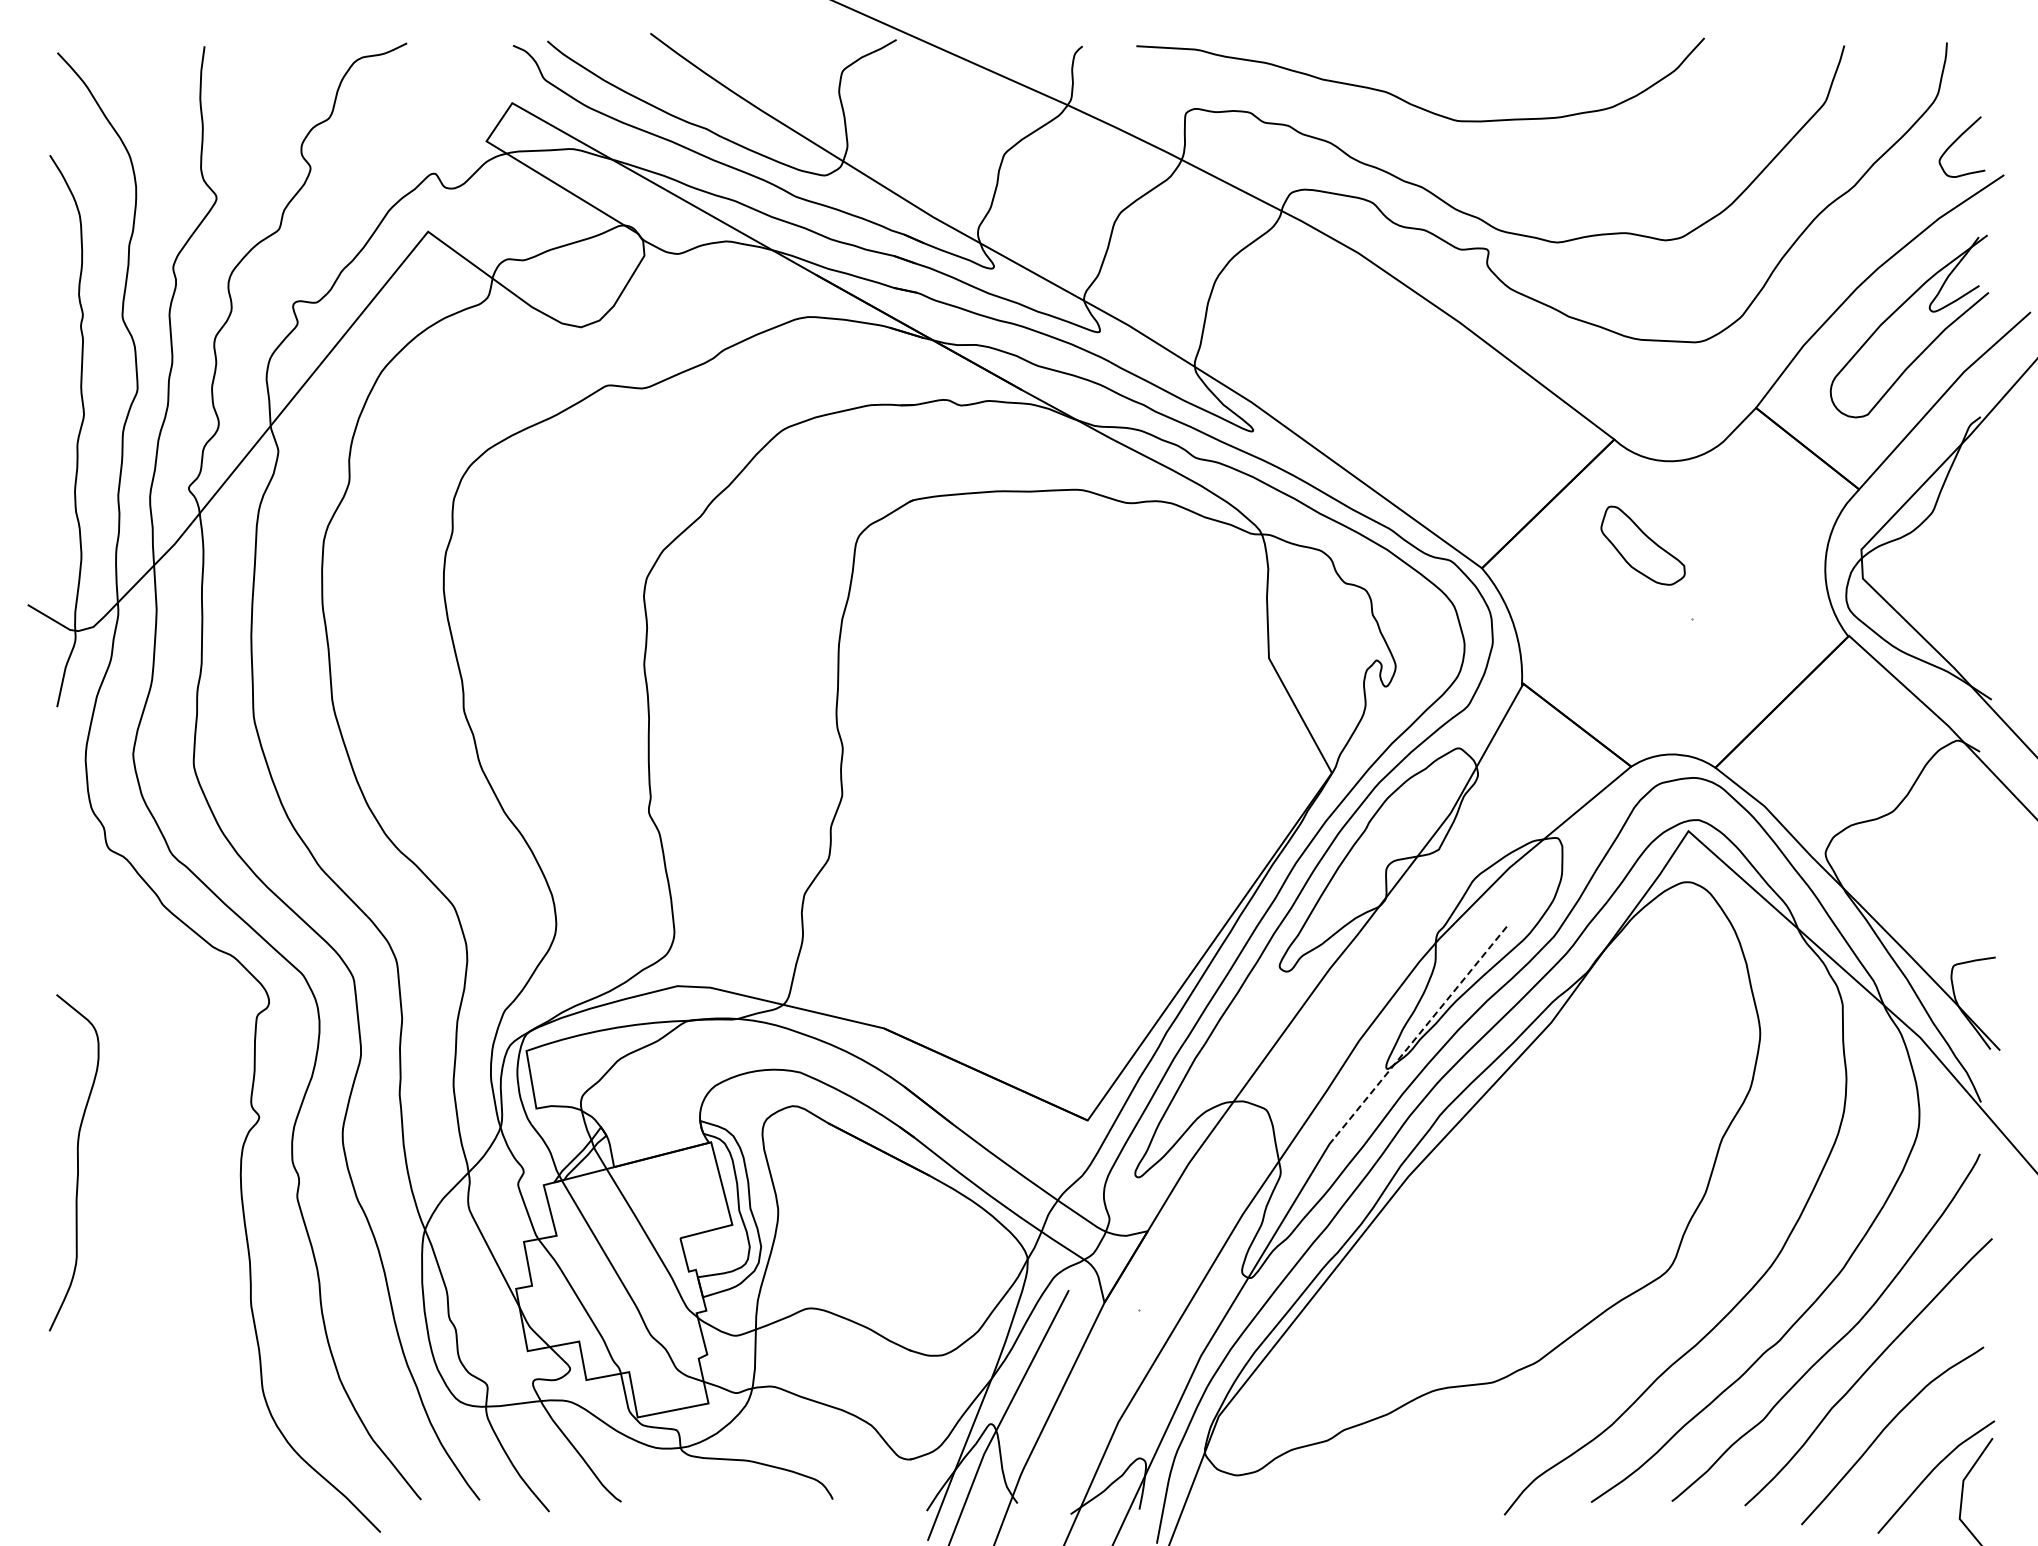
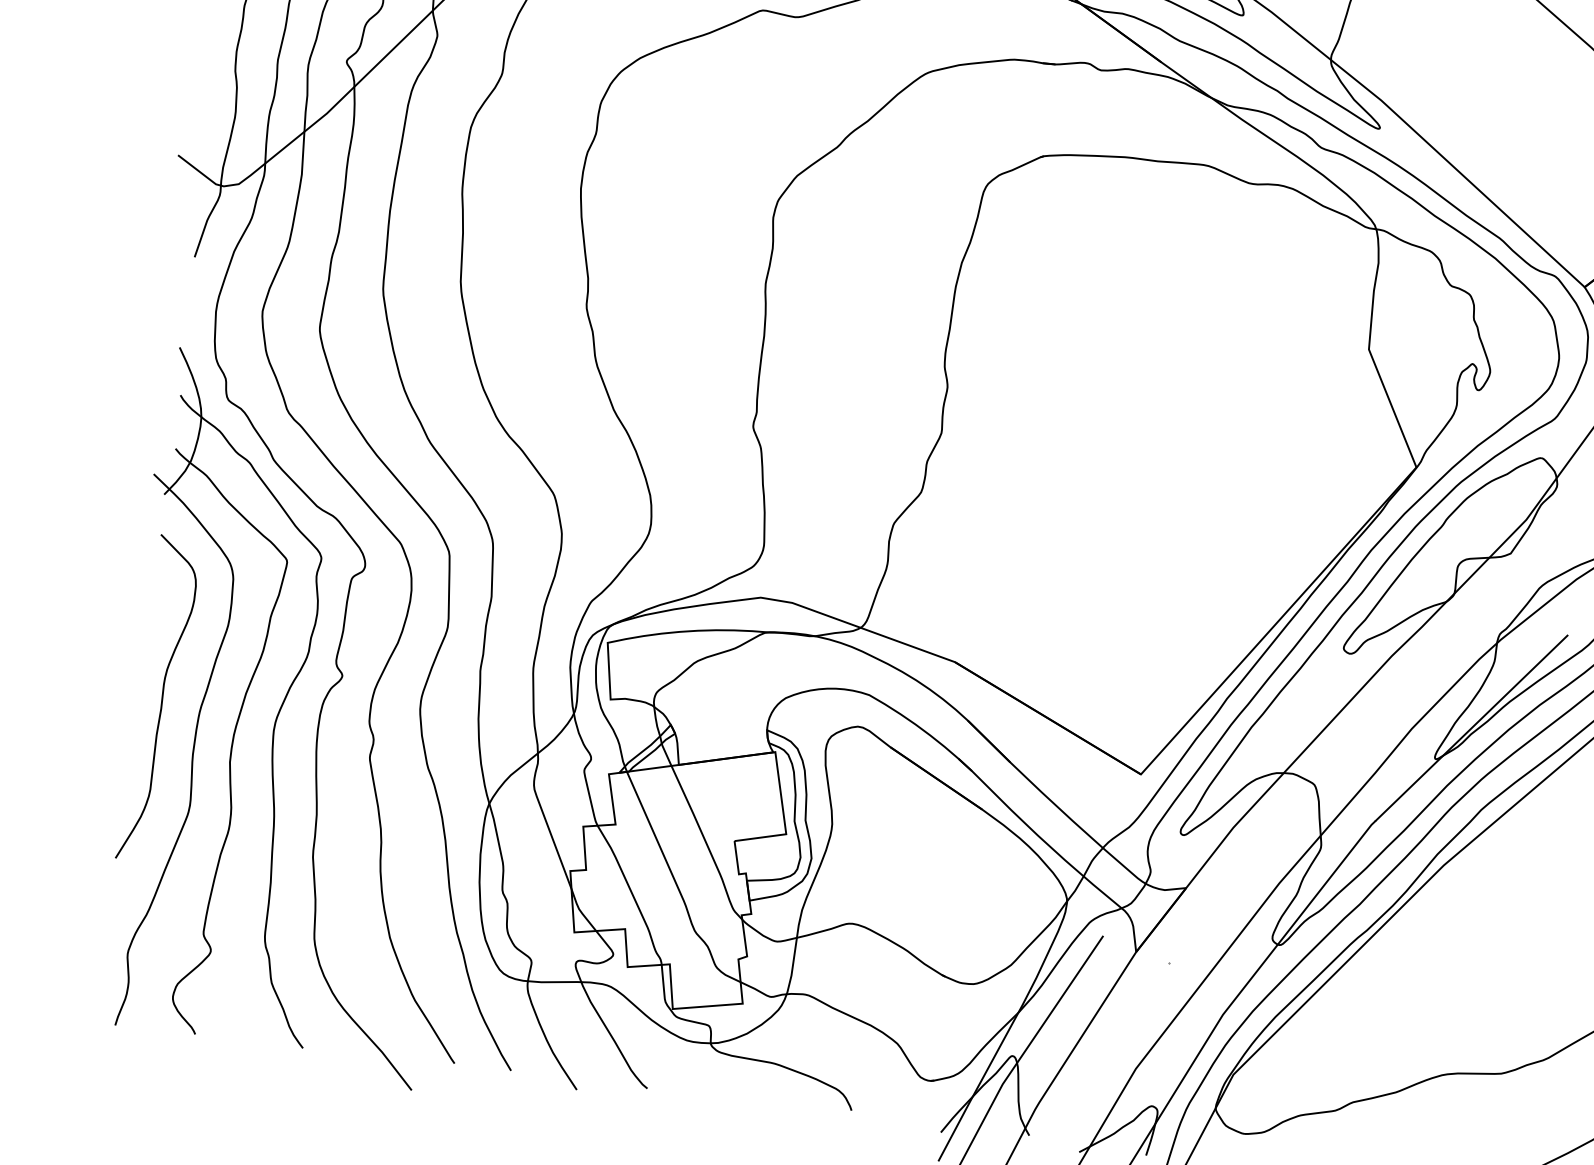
line: (1419, 1033) -> (1470, 728), dashed -> solid
part: (160, 1153) -> (242, 699), added

